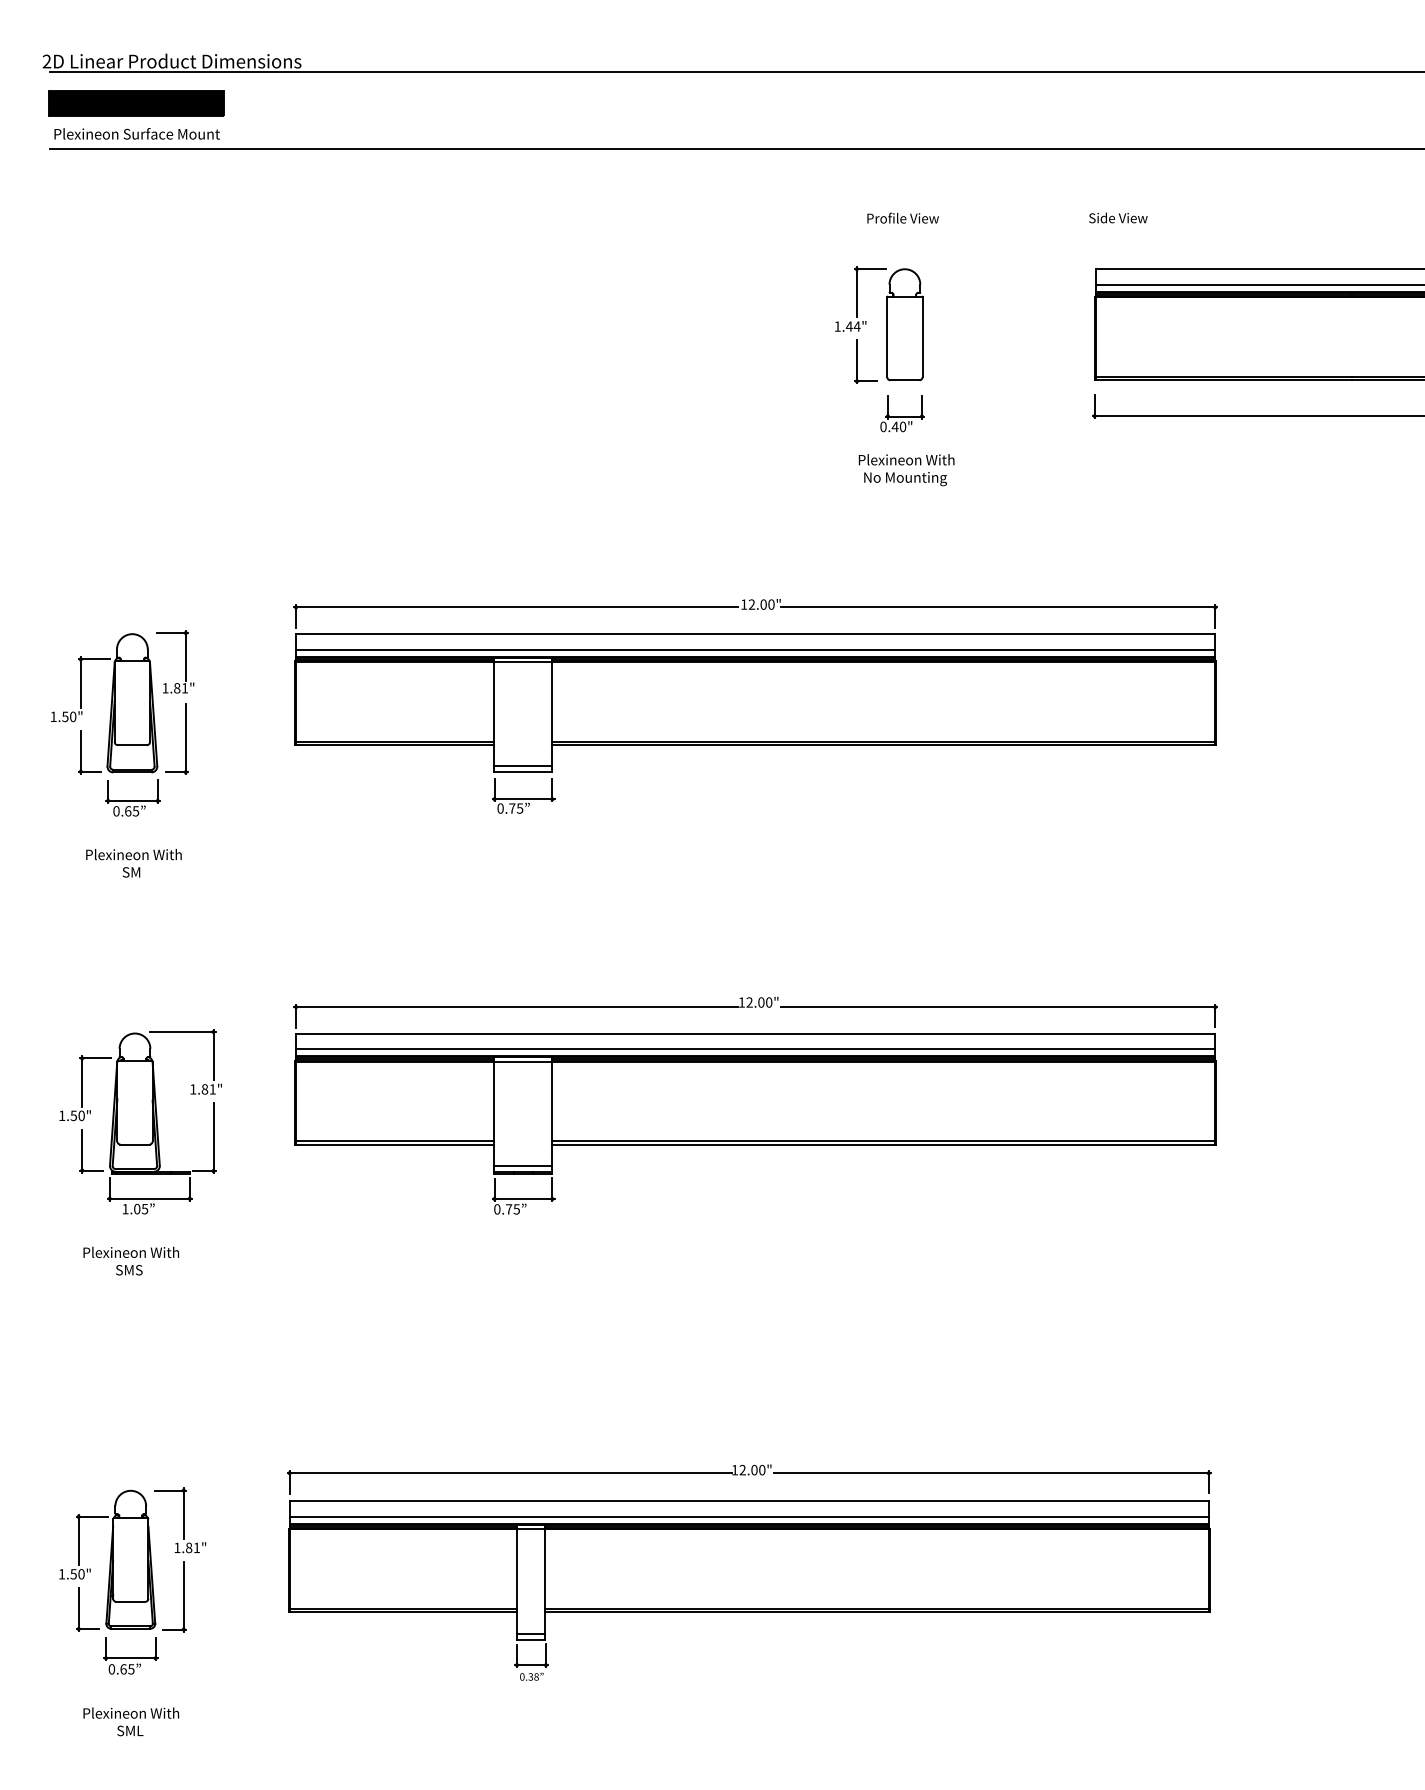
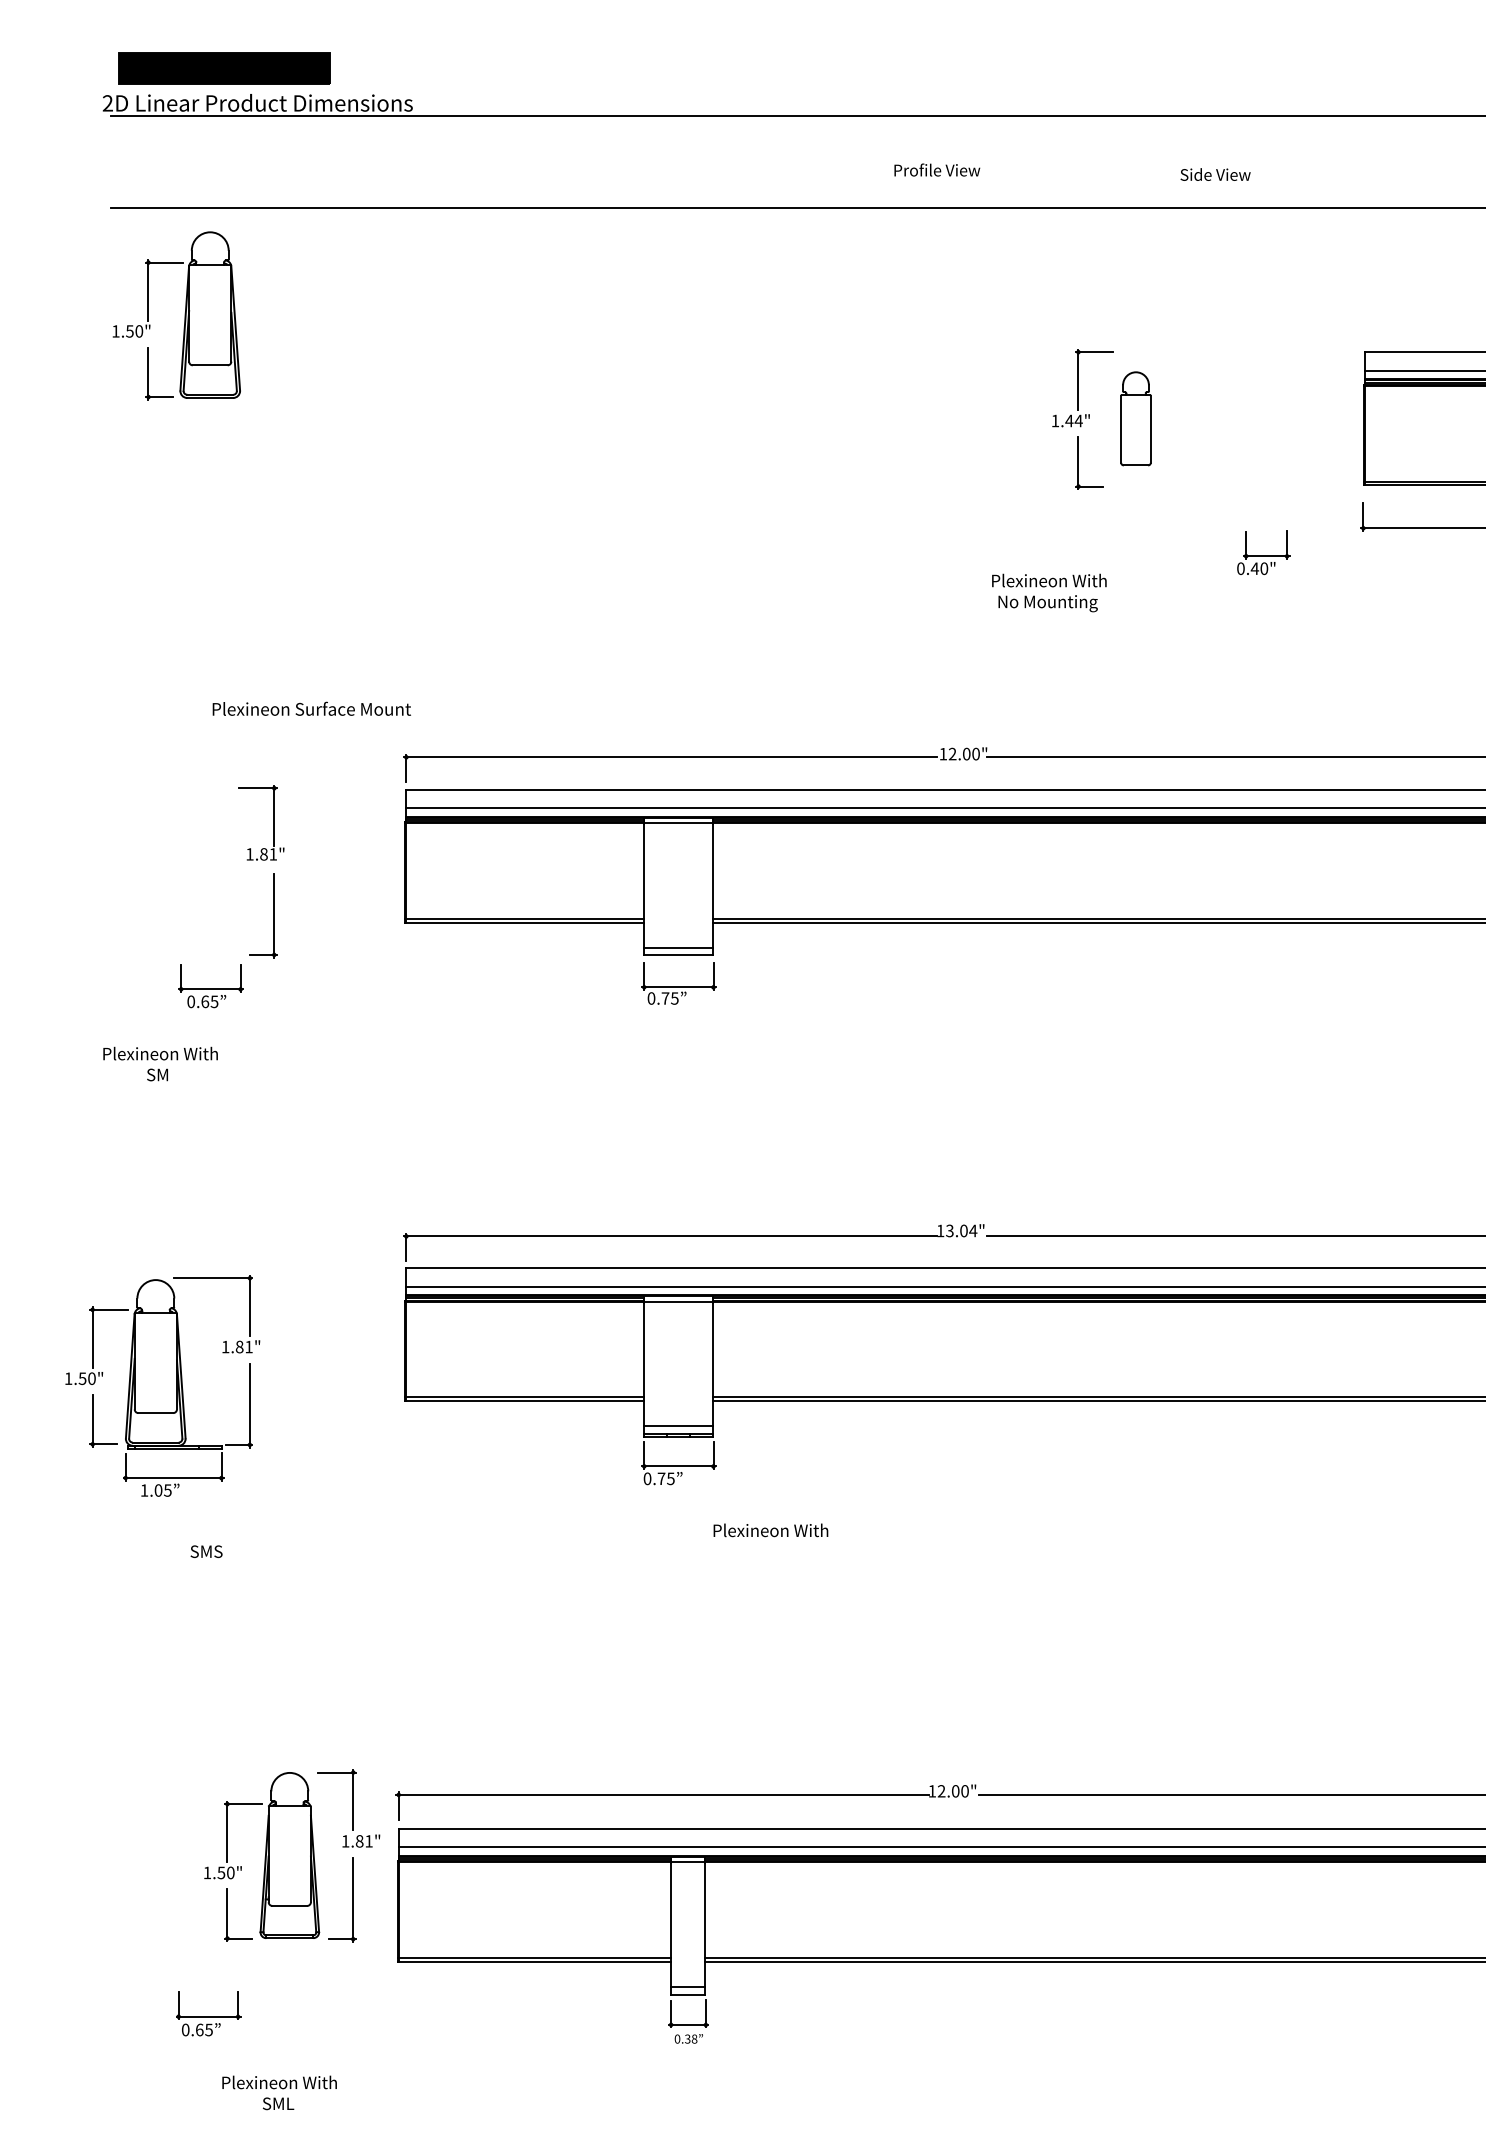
part: (136, 103) -> (224, 68), moved
text: (136, 133) -> (311, 708), moved
text: (902, 217) -> (936, 169), moved
text: (1118, 217) -> (1215, 174), moved
part: (904, 324) -> (1135, 418), size x0.7
part: (902, 413) -> (1263, 552), moved
text: (906, 470) -> (1049, 593), moved
part: (110, 704) -> (184, 316), moved
text: (133, 863) -> (160, 1064), moved
text: (759, 1002) -> (961, 1230), 12.00" -> 13.04"
part: (140, 1121) -> (162, 1385), moved
text: (131, 1251) -> (771, 1529), moved
part: (132, 1559) -> (291, 1855), moved
text: (131, 1721) -> (279, 2092), moved

